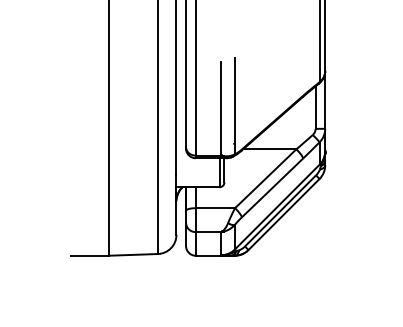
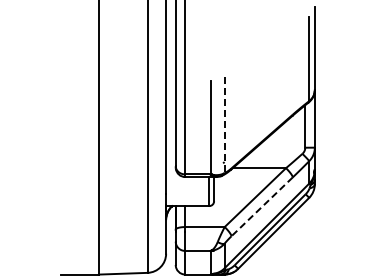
line: (234, 106) -> (224, 125), solid -> dashed
line: (272, 187) -> (262, 206), solid -> dashed

